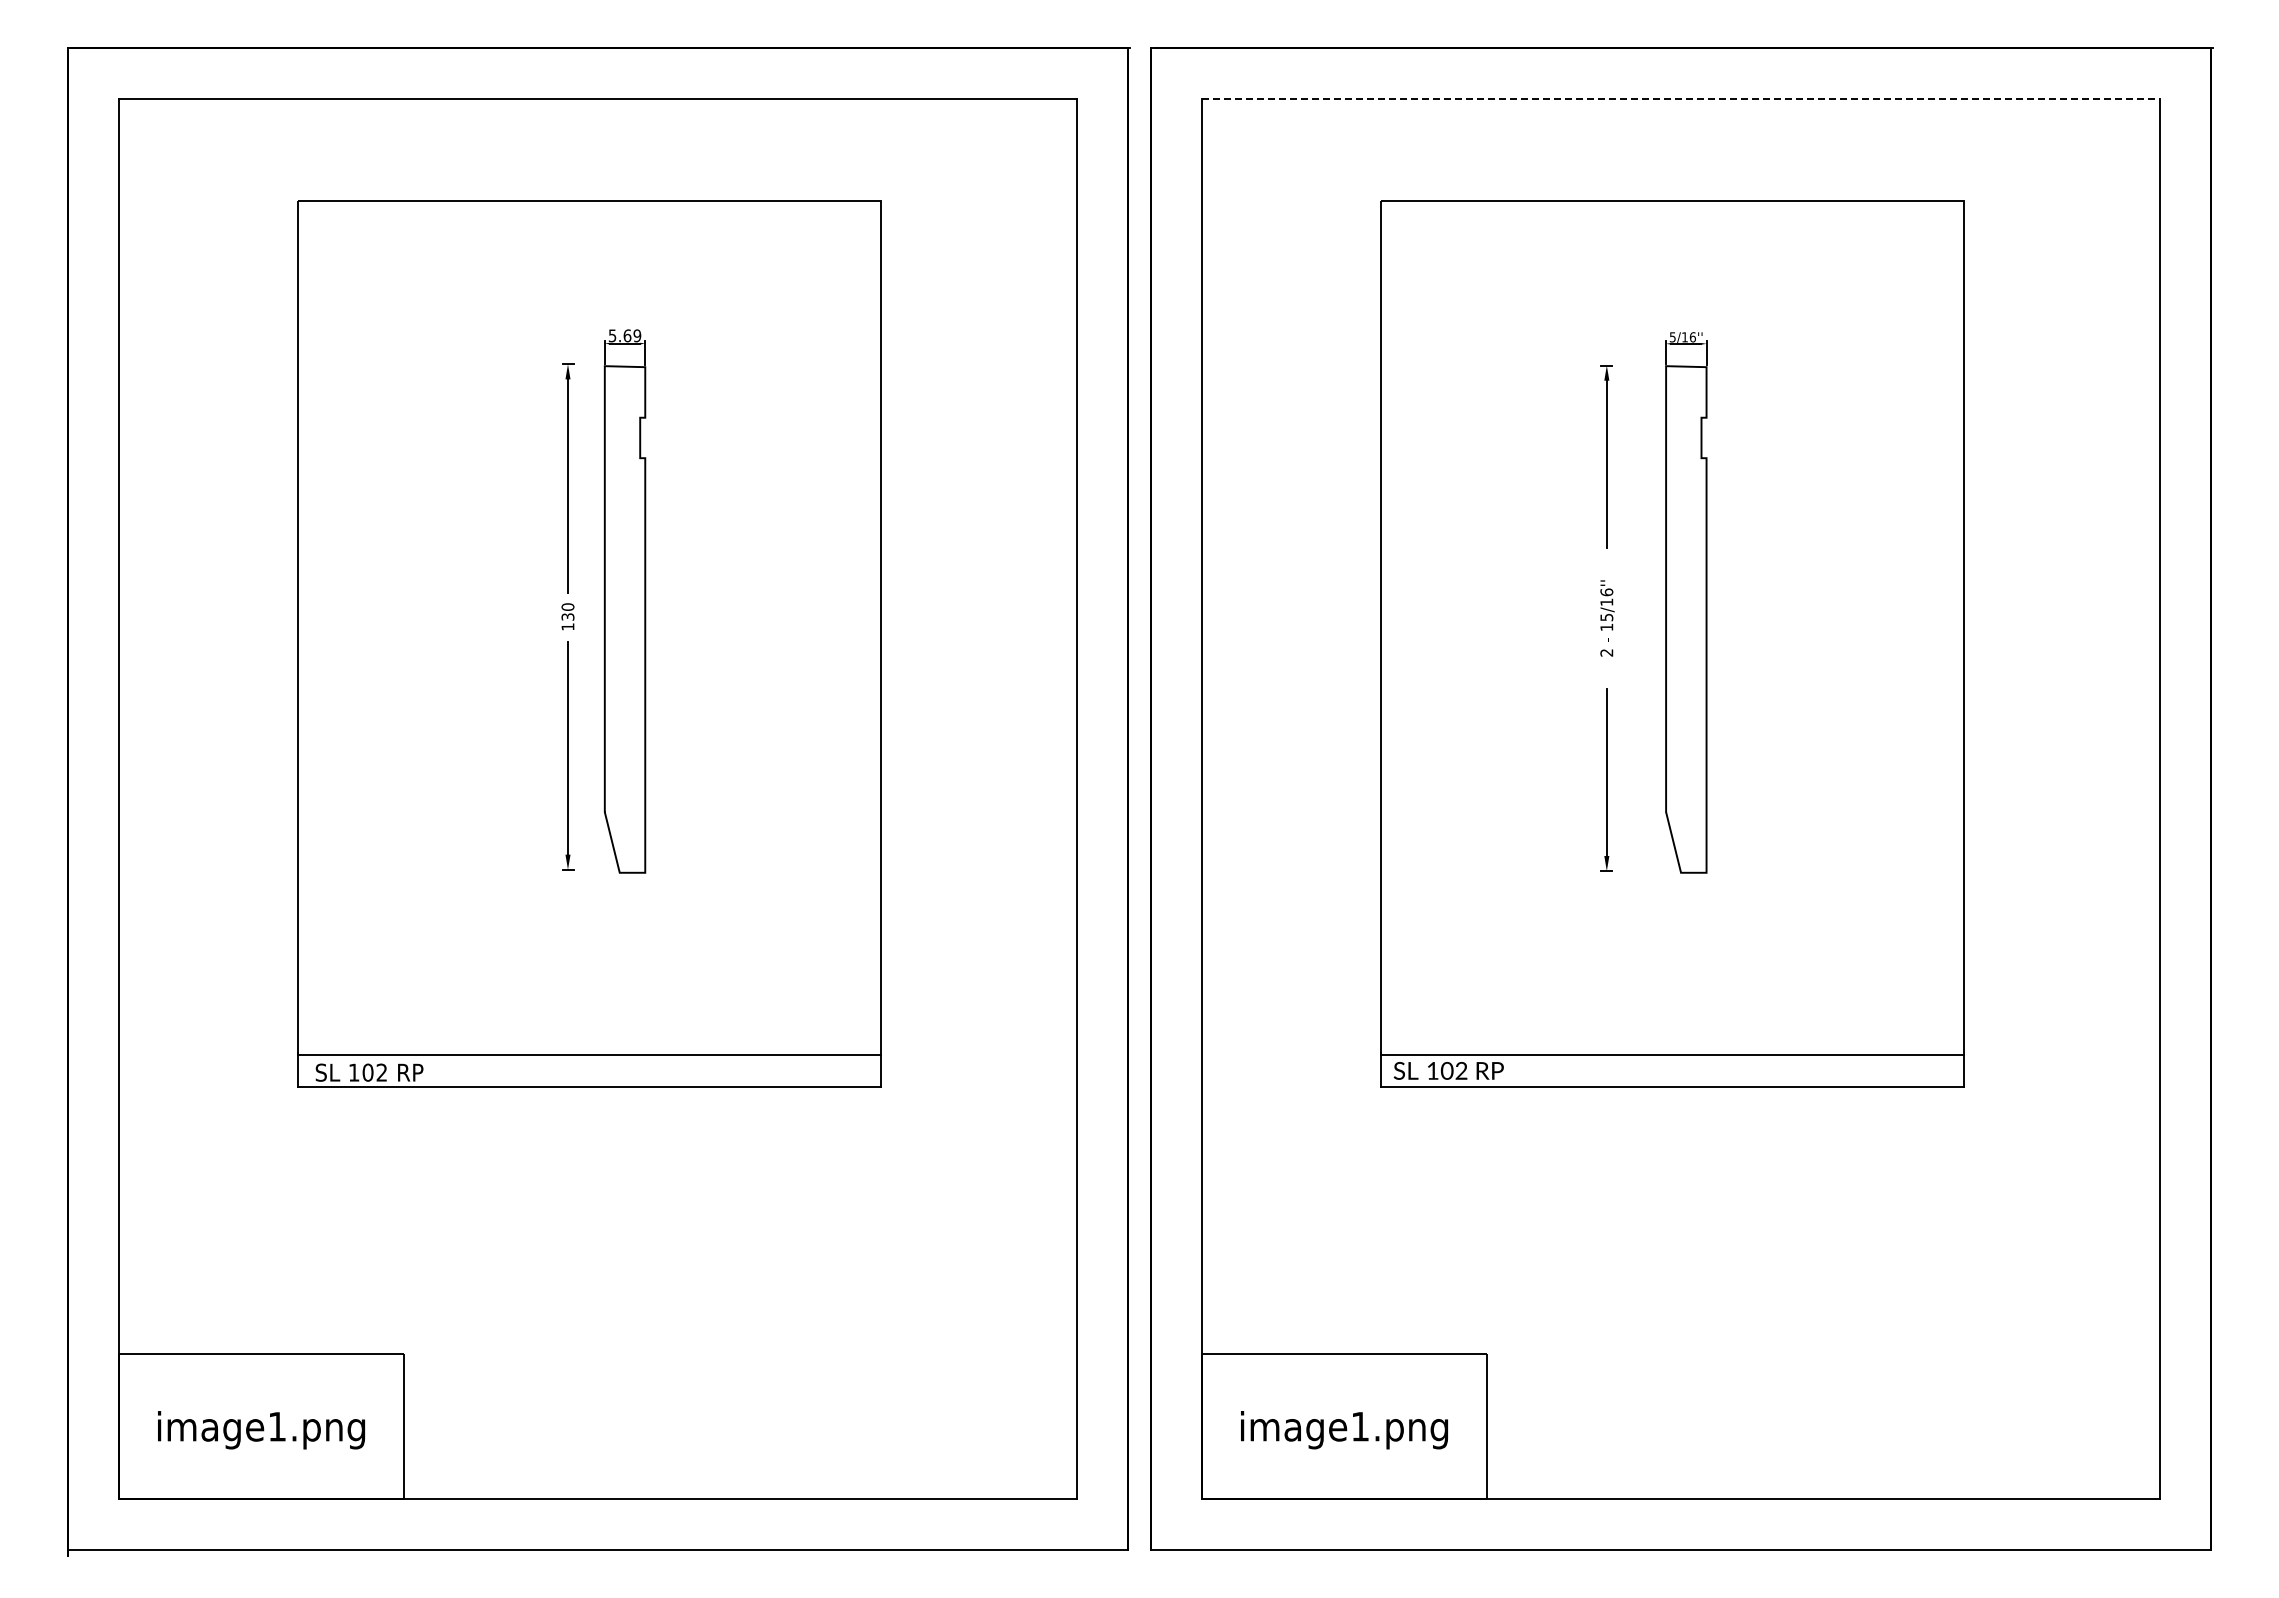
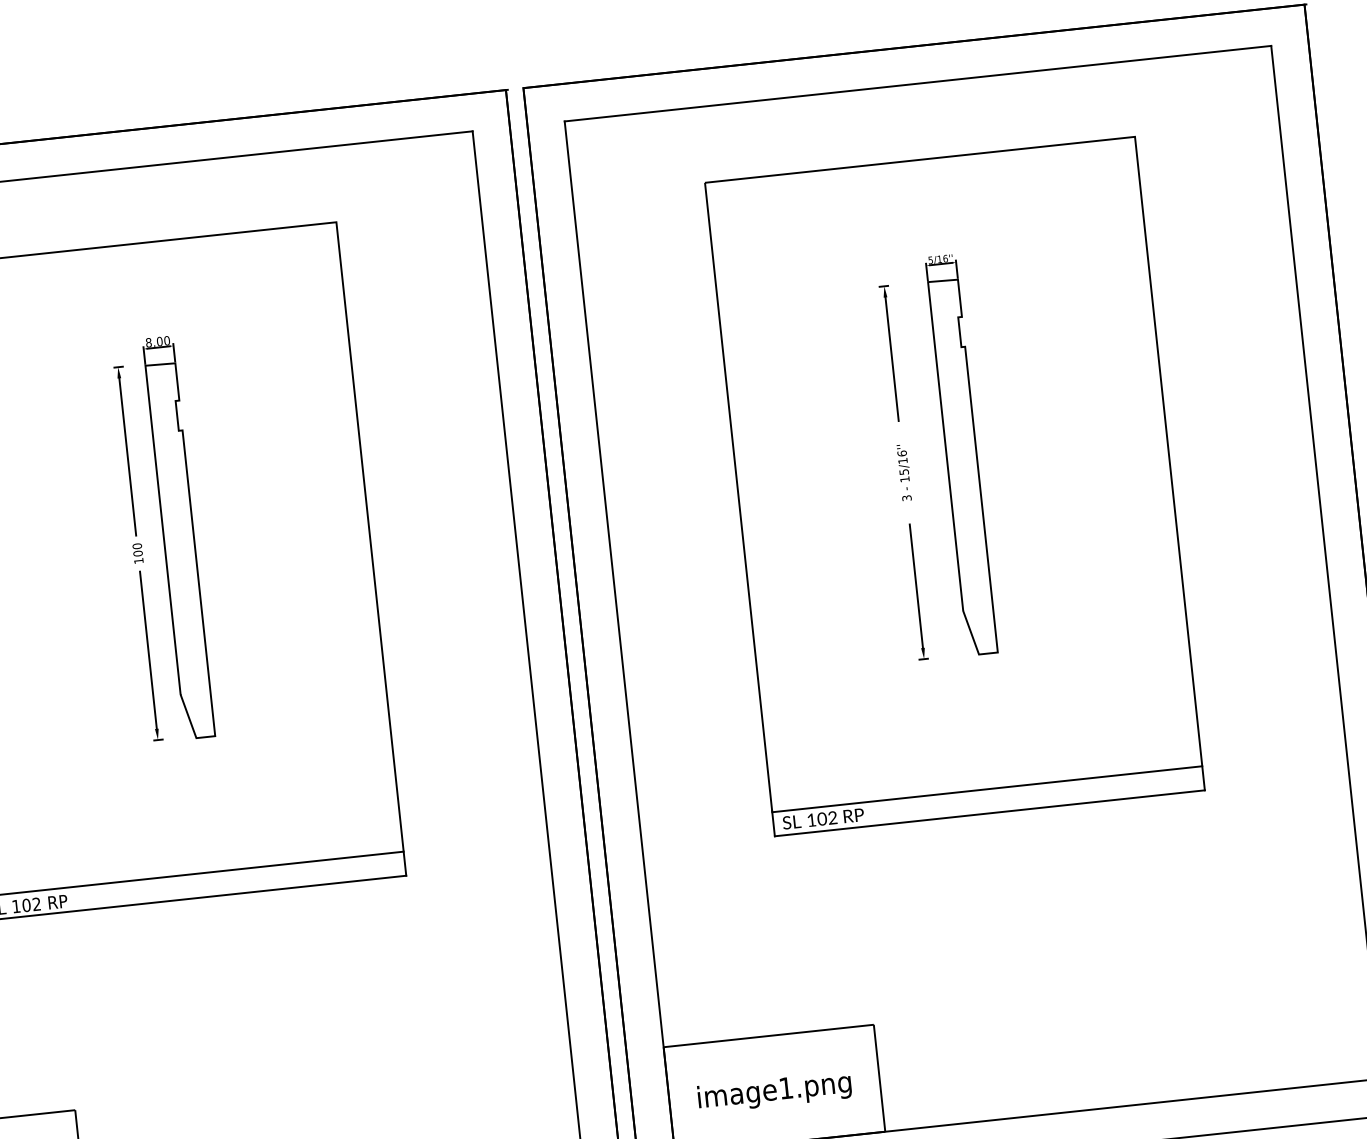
line: (1681, 98) -> (918, 83), dashed -> solid
text: (624, 335) -> (157, 341), 5.69 -> 8.00
text: (567, 616) -> (137, 553), 130 -> 100
text: (1607, 652) -> (907, 497), 2 -> 3

